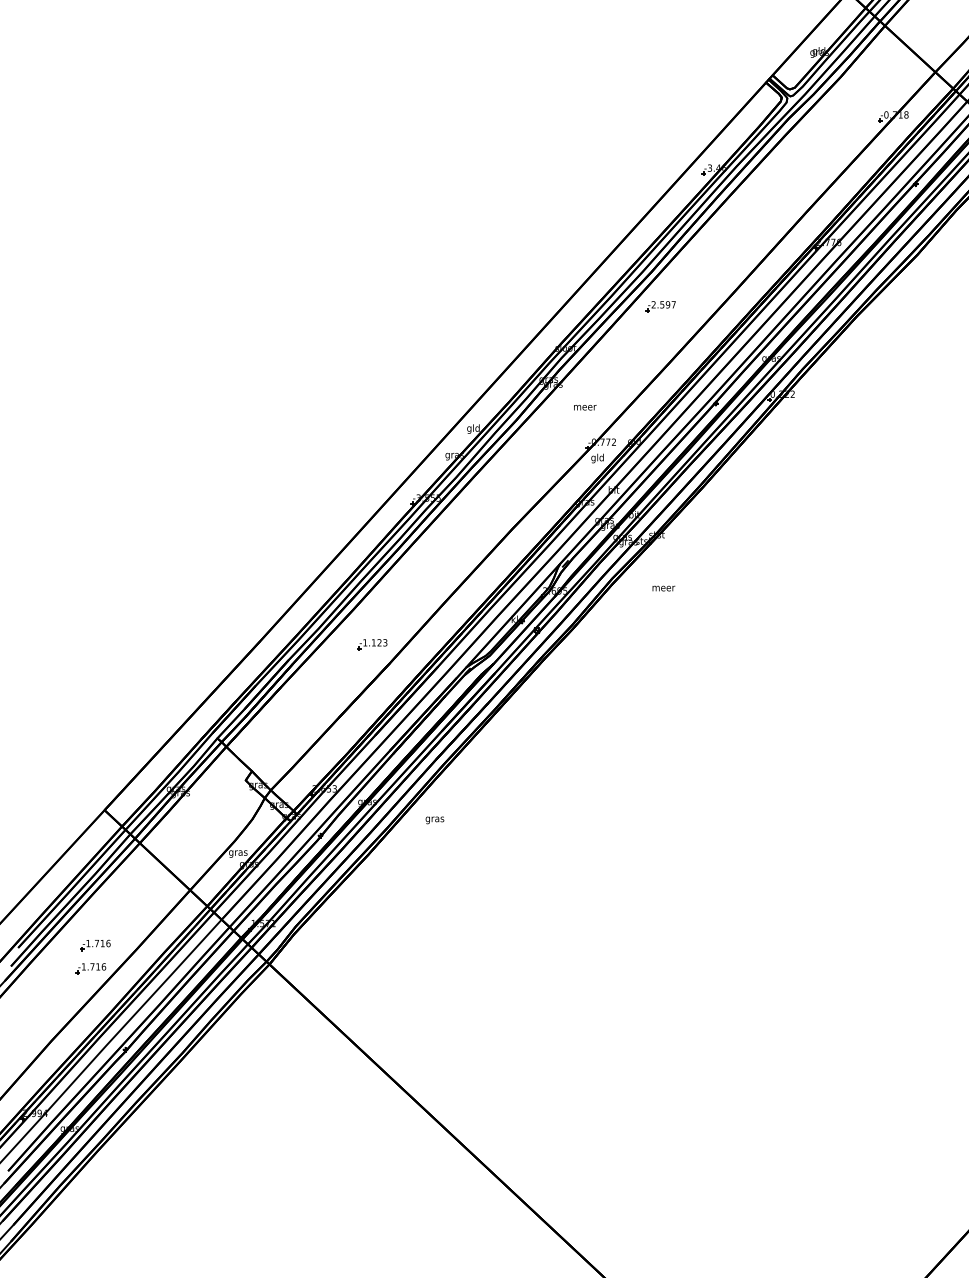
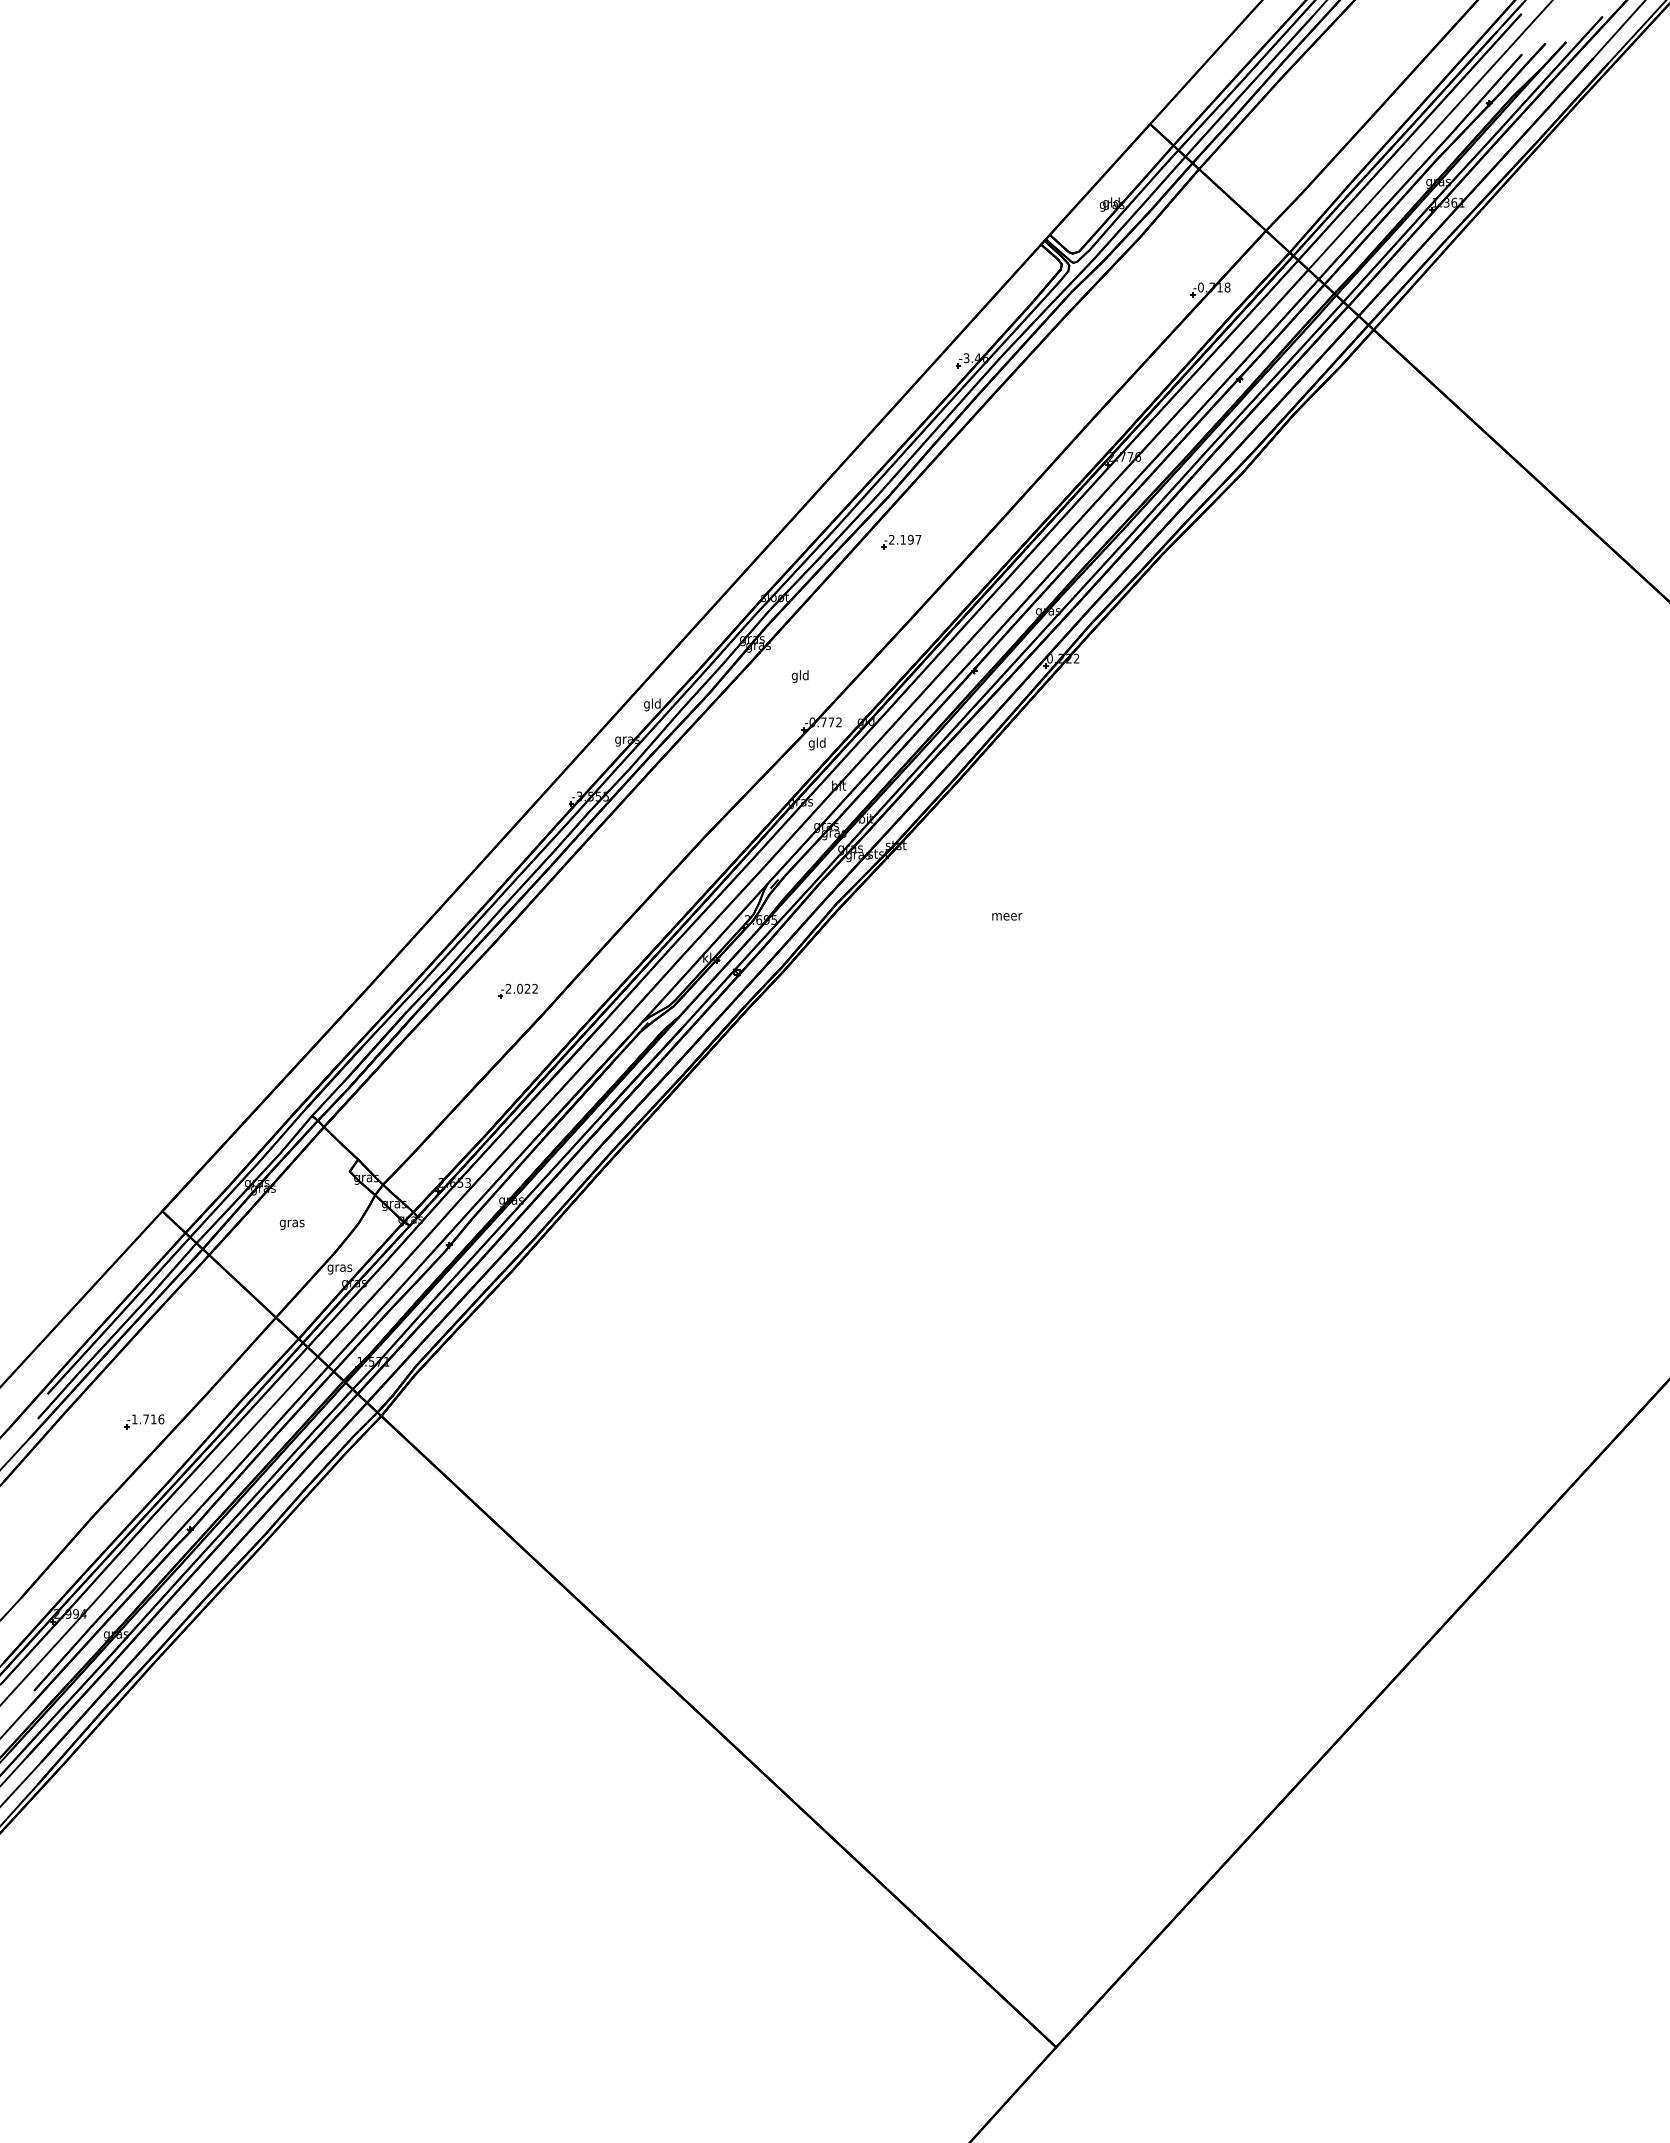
text: (661, 304) -> (902, 539), -2.597 -> -2.197
text: (584, 407) -> (800, 676), meer -> gld
text: (664, 588) -> (1007, 916), moved
text: (374, 642) -> (521, 988), -1.123 -> -2.022
text: (434, 820) -> (291, 1224), moved
part: (95, 945) -> (150, 1390), removed

